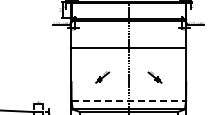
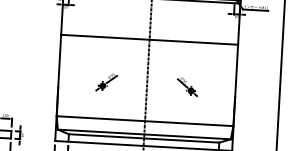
line: (129, 100) -> (146, 120), dashed -> solid

